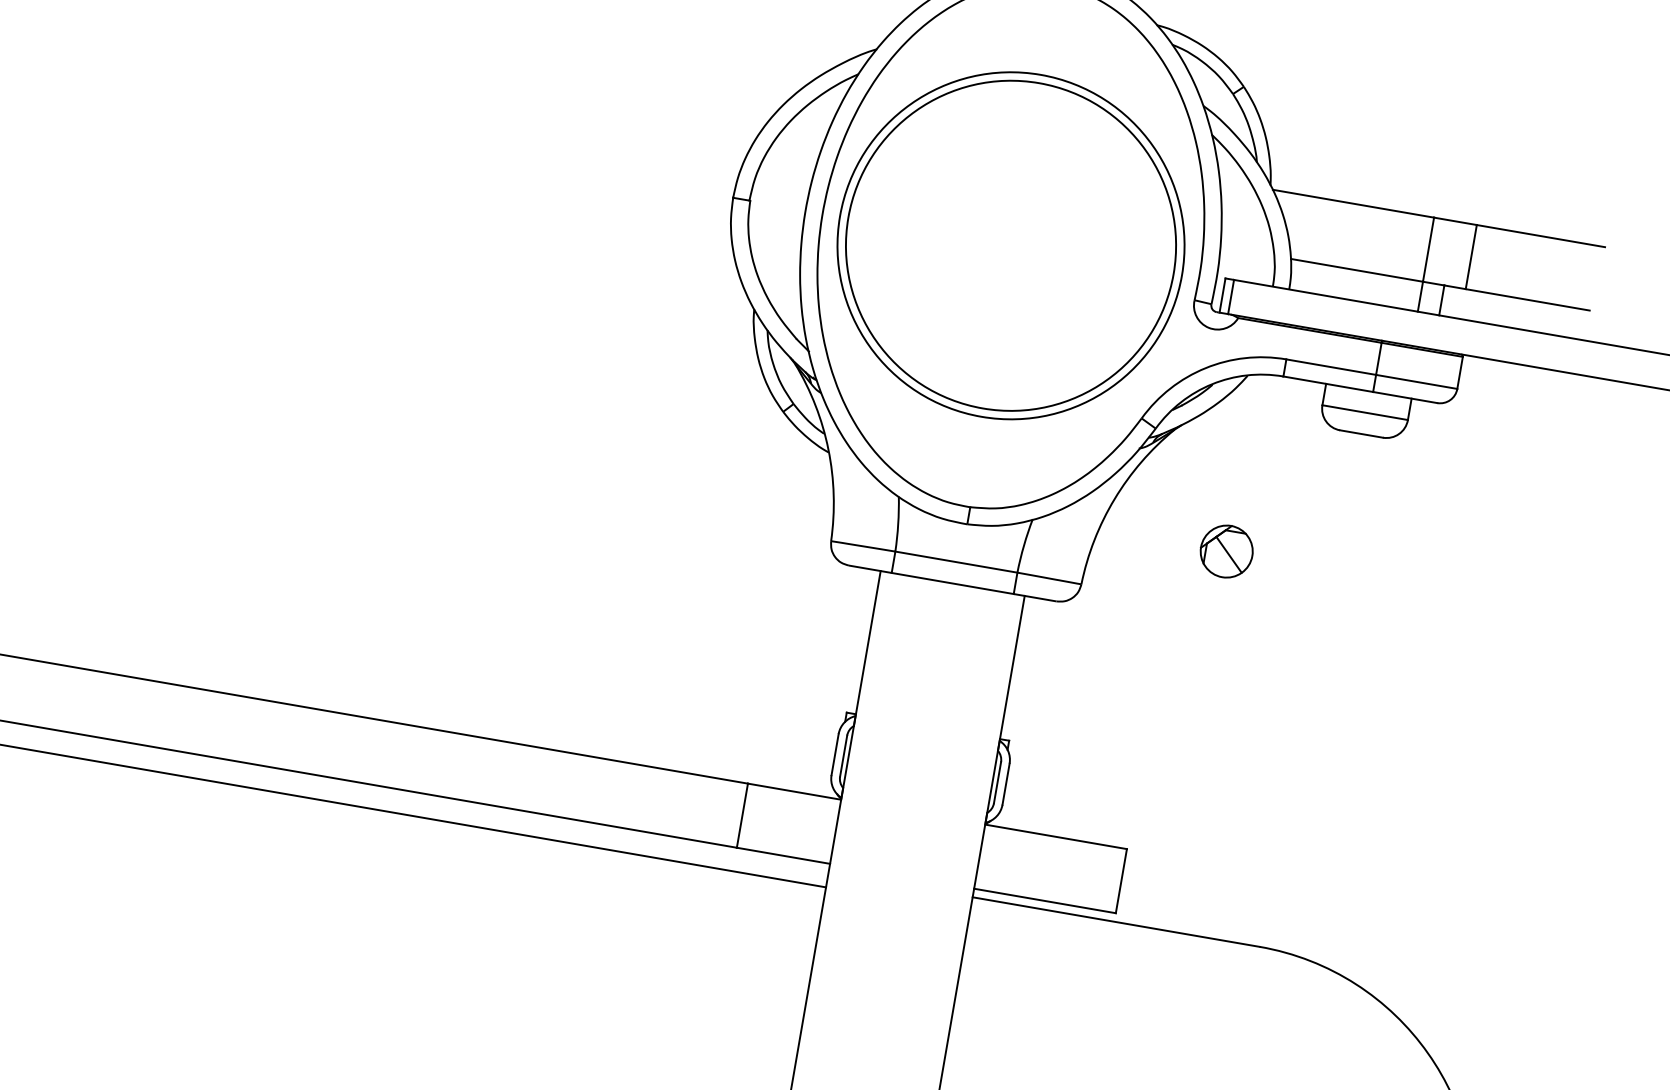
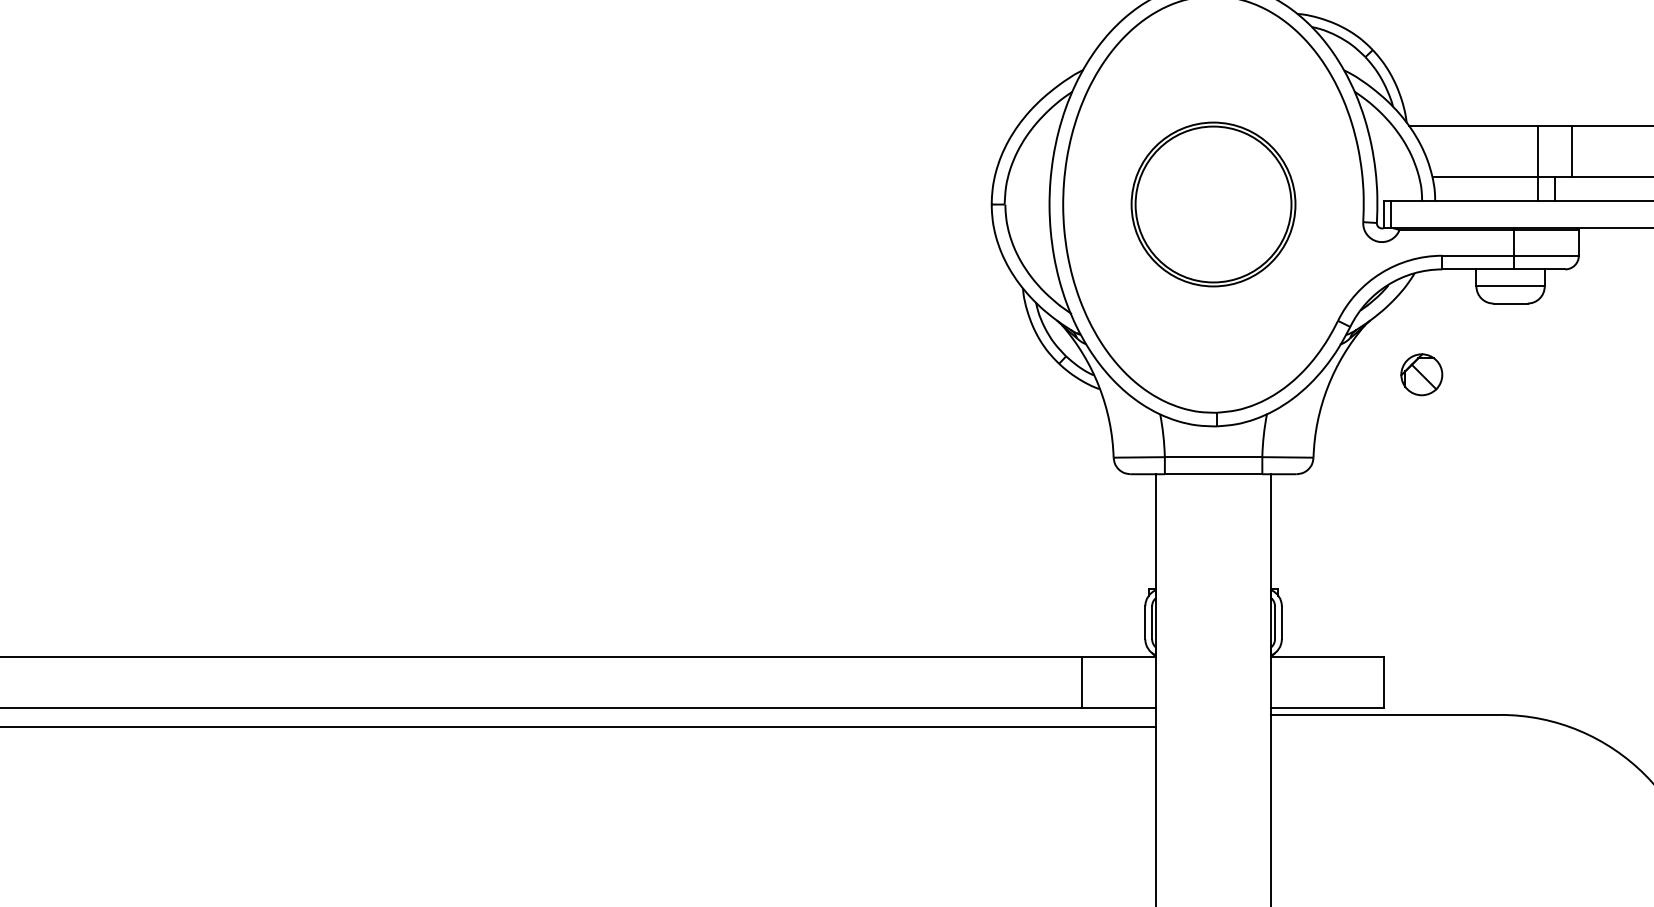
part: (1010, 245) -> (1213, 204), size x0.6
part: (1226, 551) -> (1421, 374), moved

